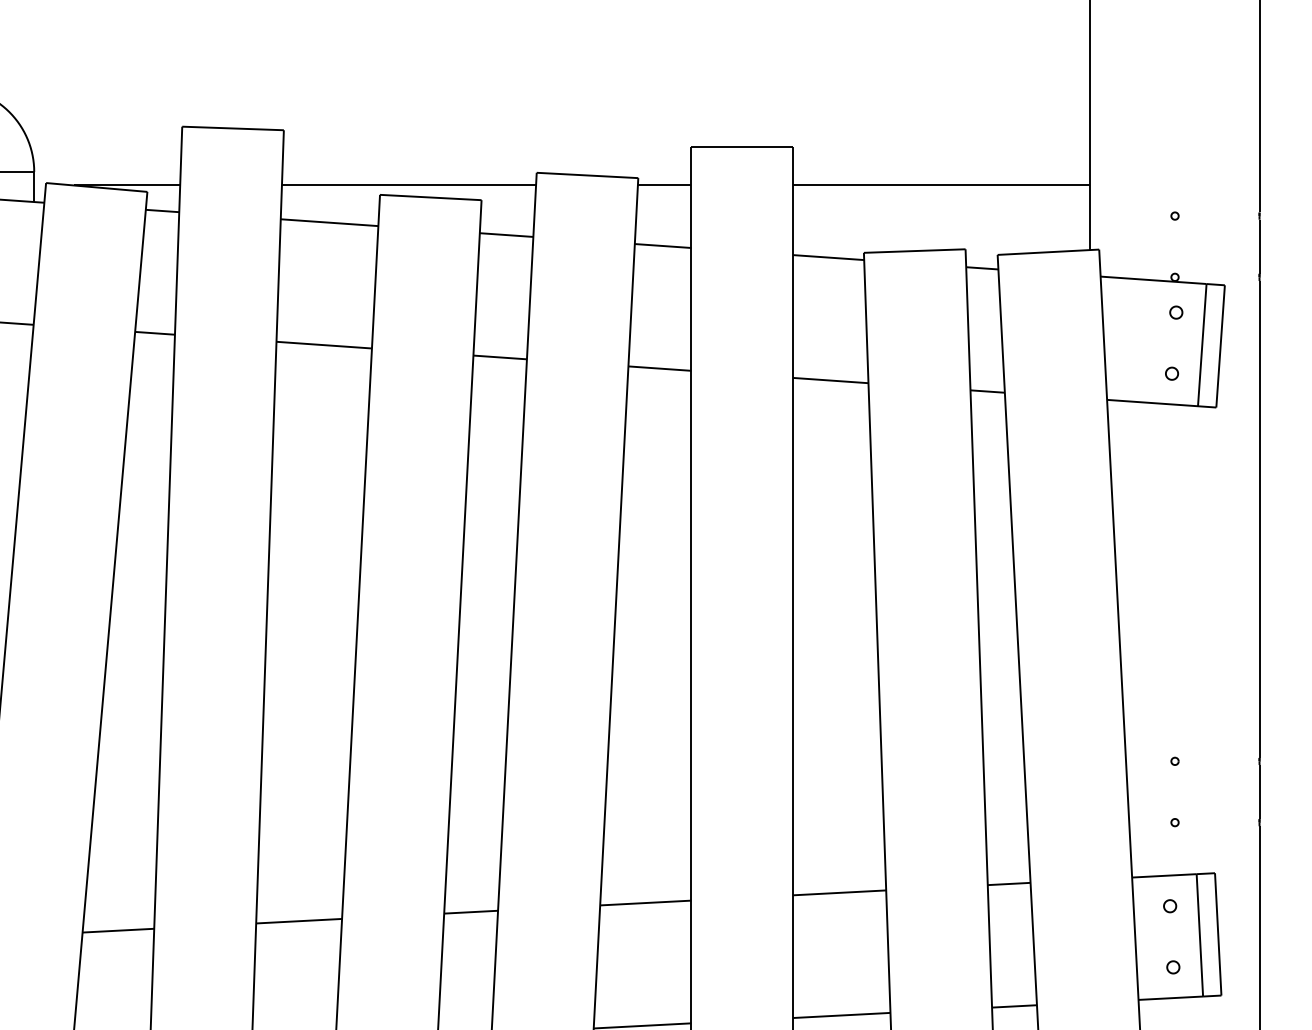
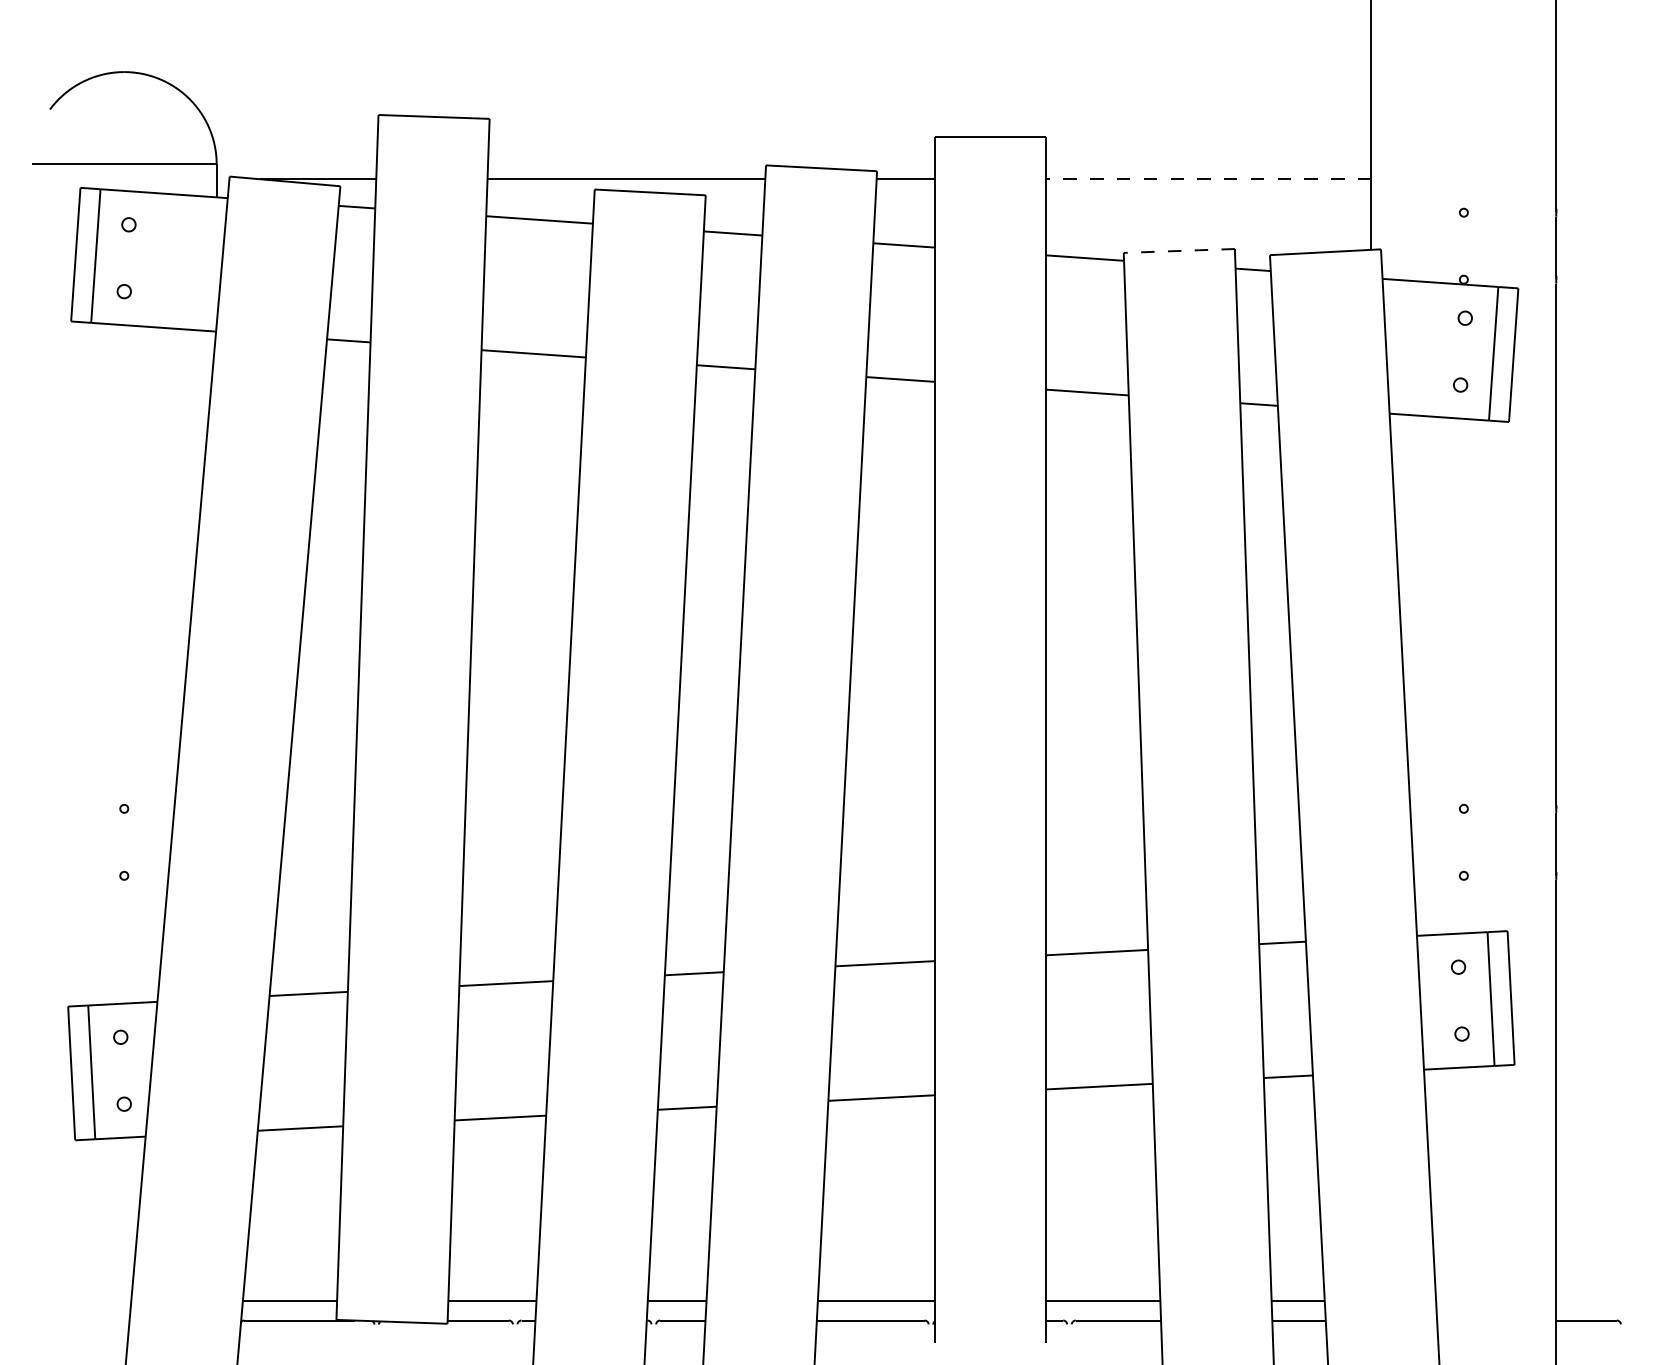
line: (941, 185) -> (1208, 179), solid -> dashed
line: (914, 250) -> (1179, 250), solid -> dashed

